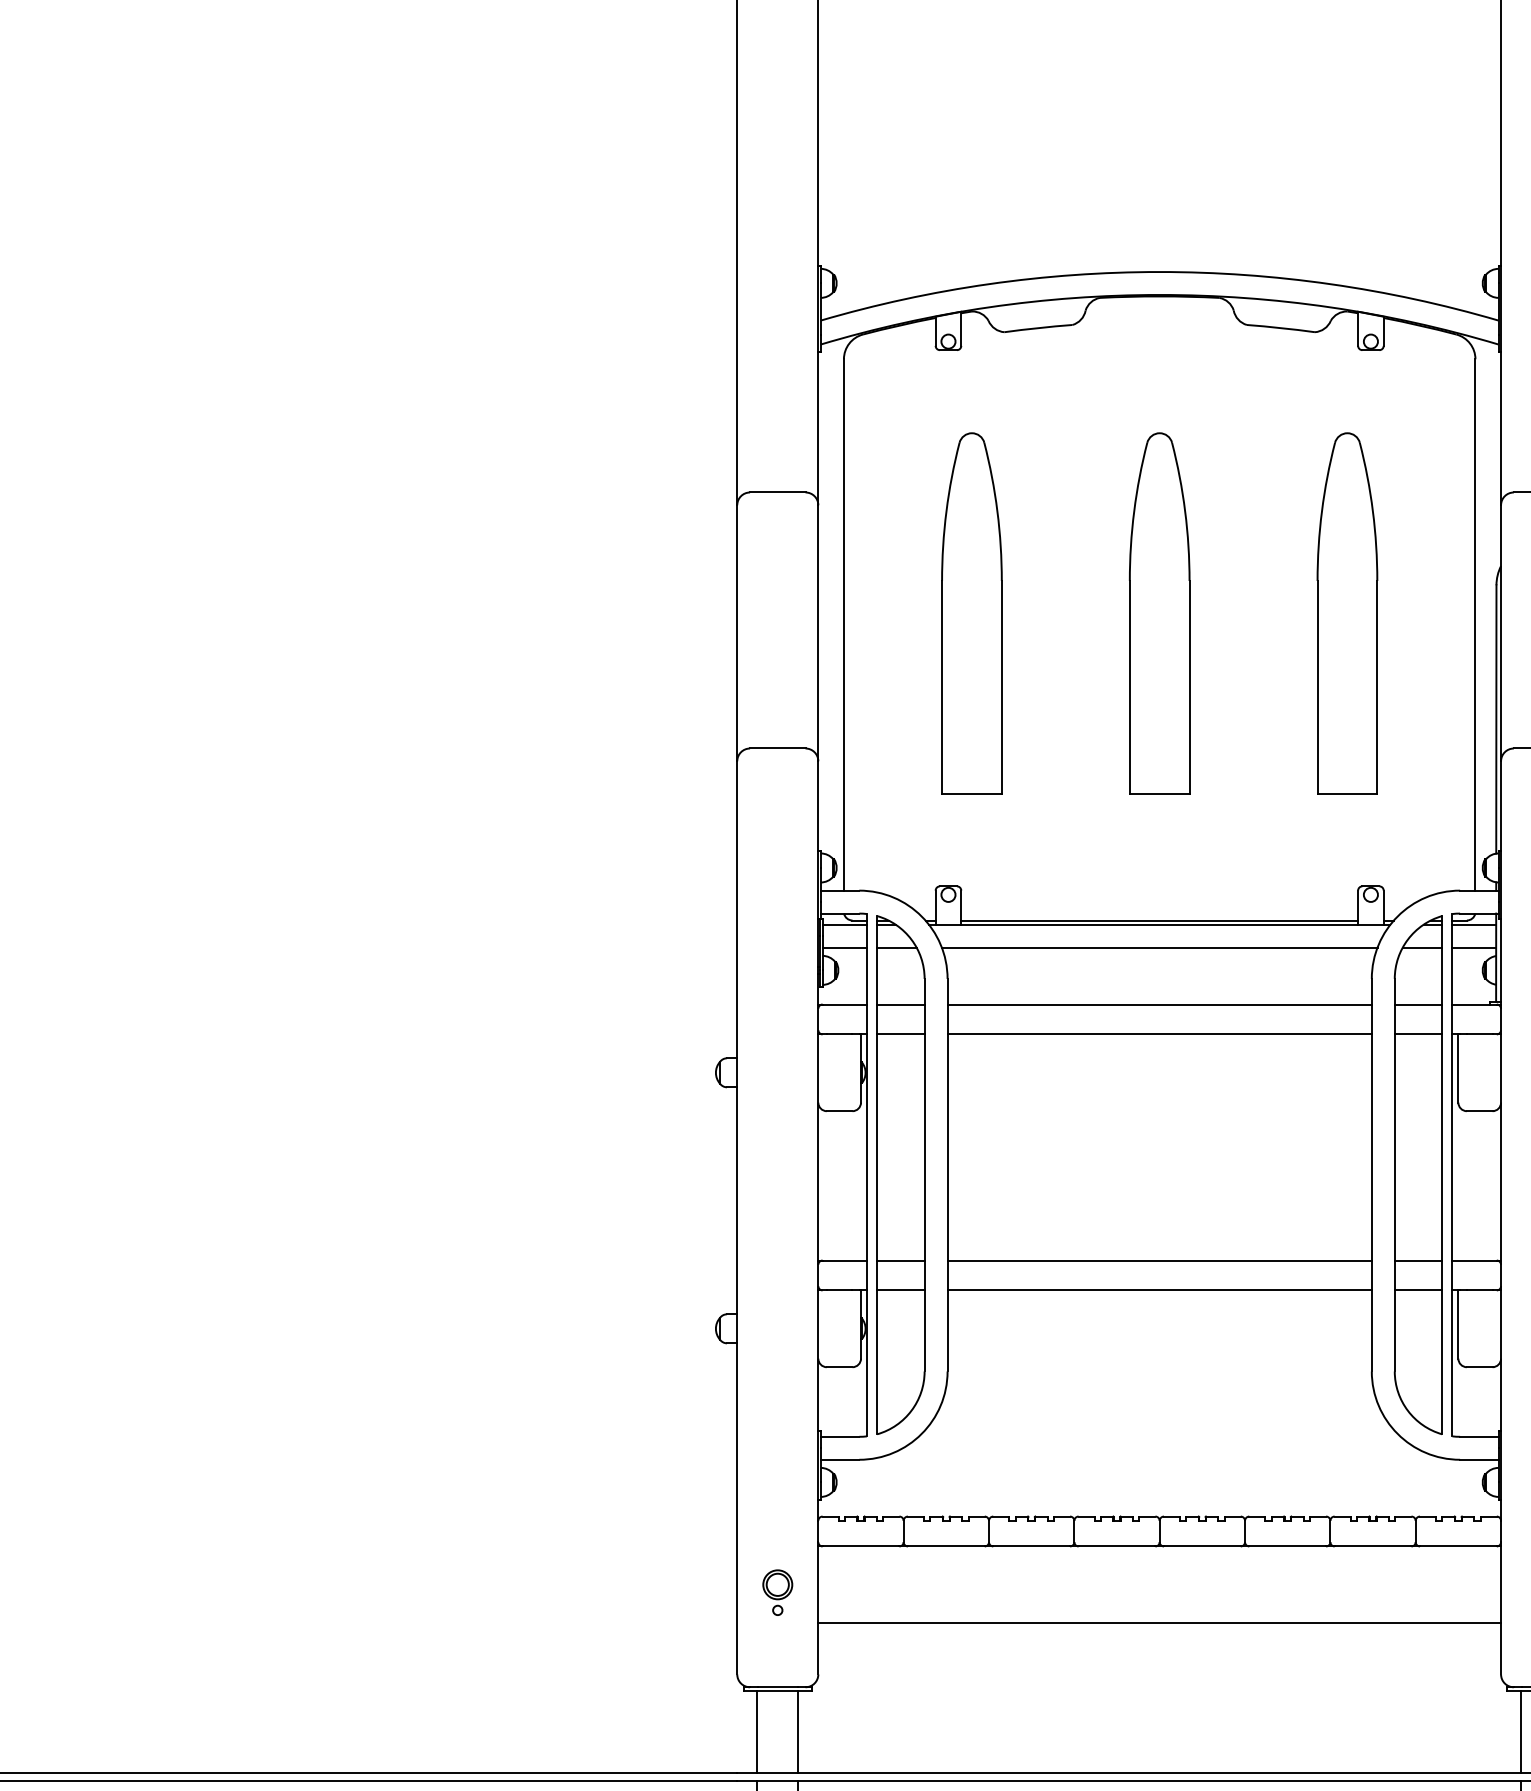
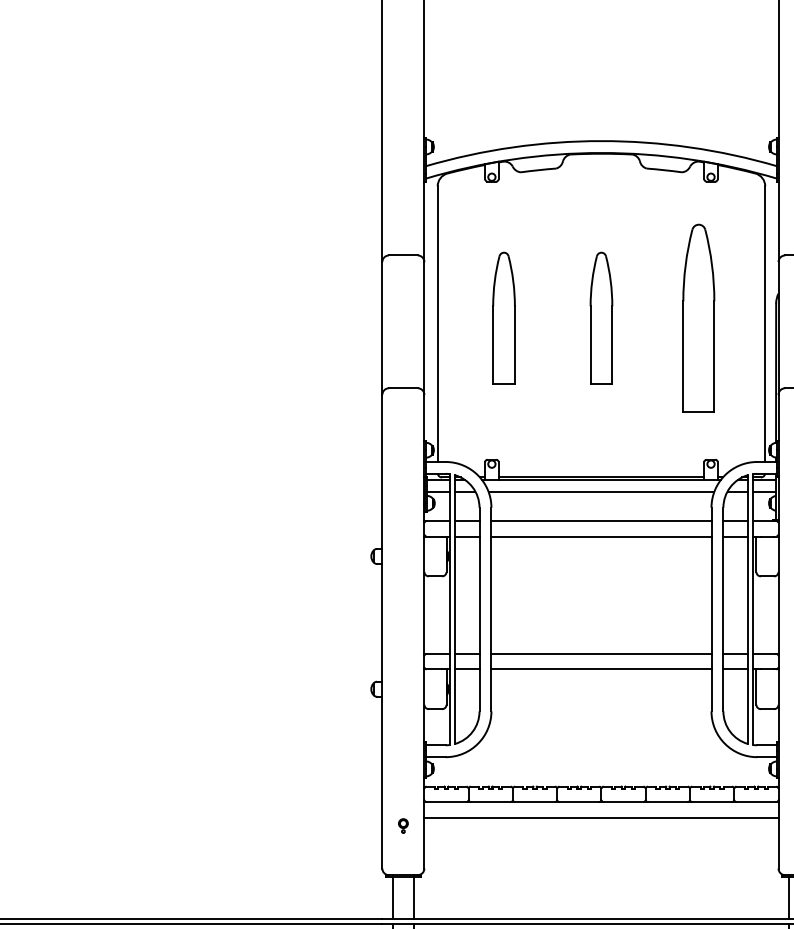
part: (970, 612) -> (503, 317), size x0.7
part: (1159, 612) -> (601, 317), size x0.7
part: (778, 1591) -> (403, 825), size x0.6
line: (1159, 1622) -> (601, 817), moved

